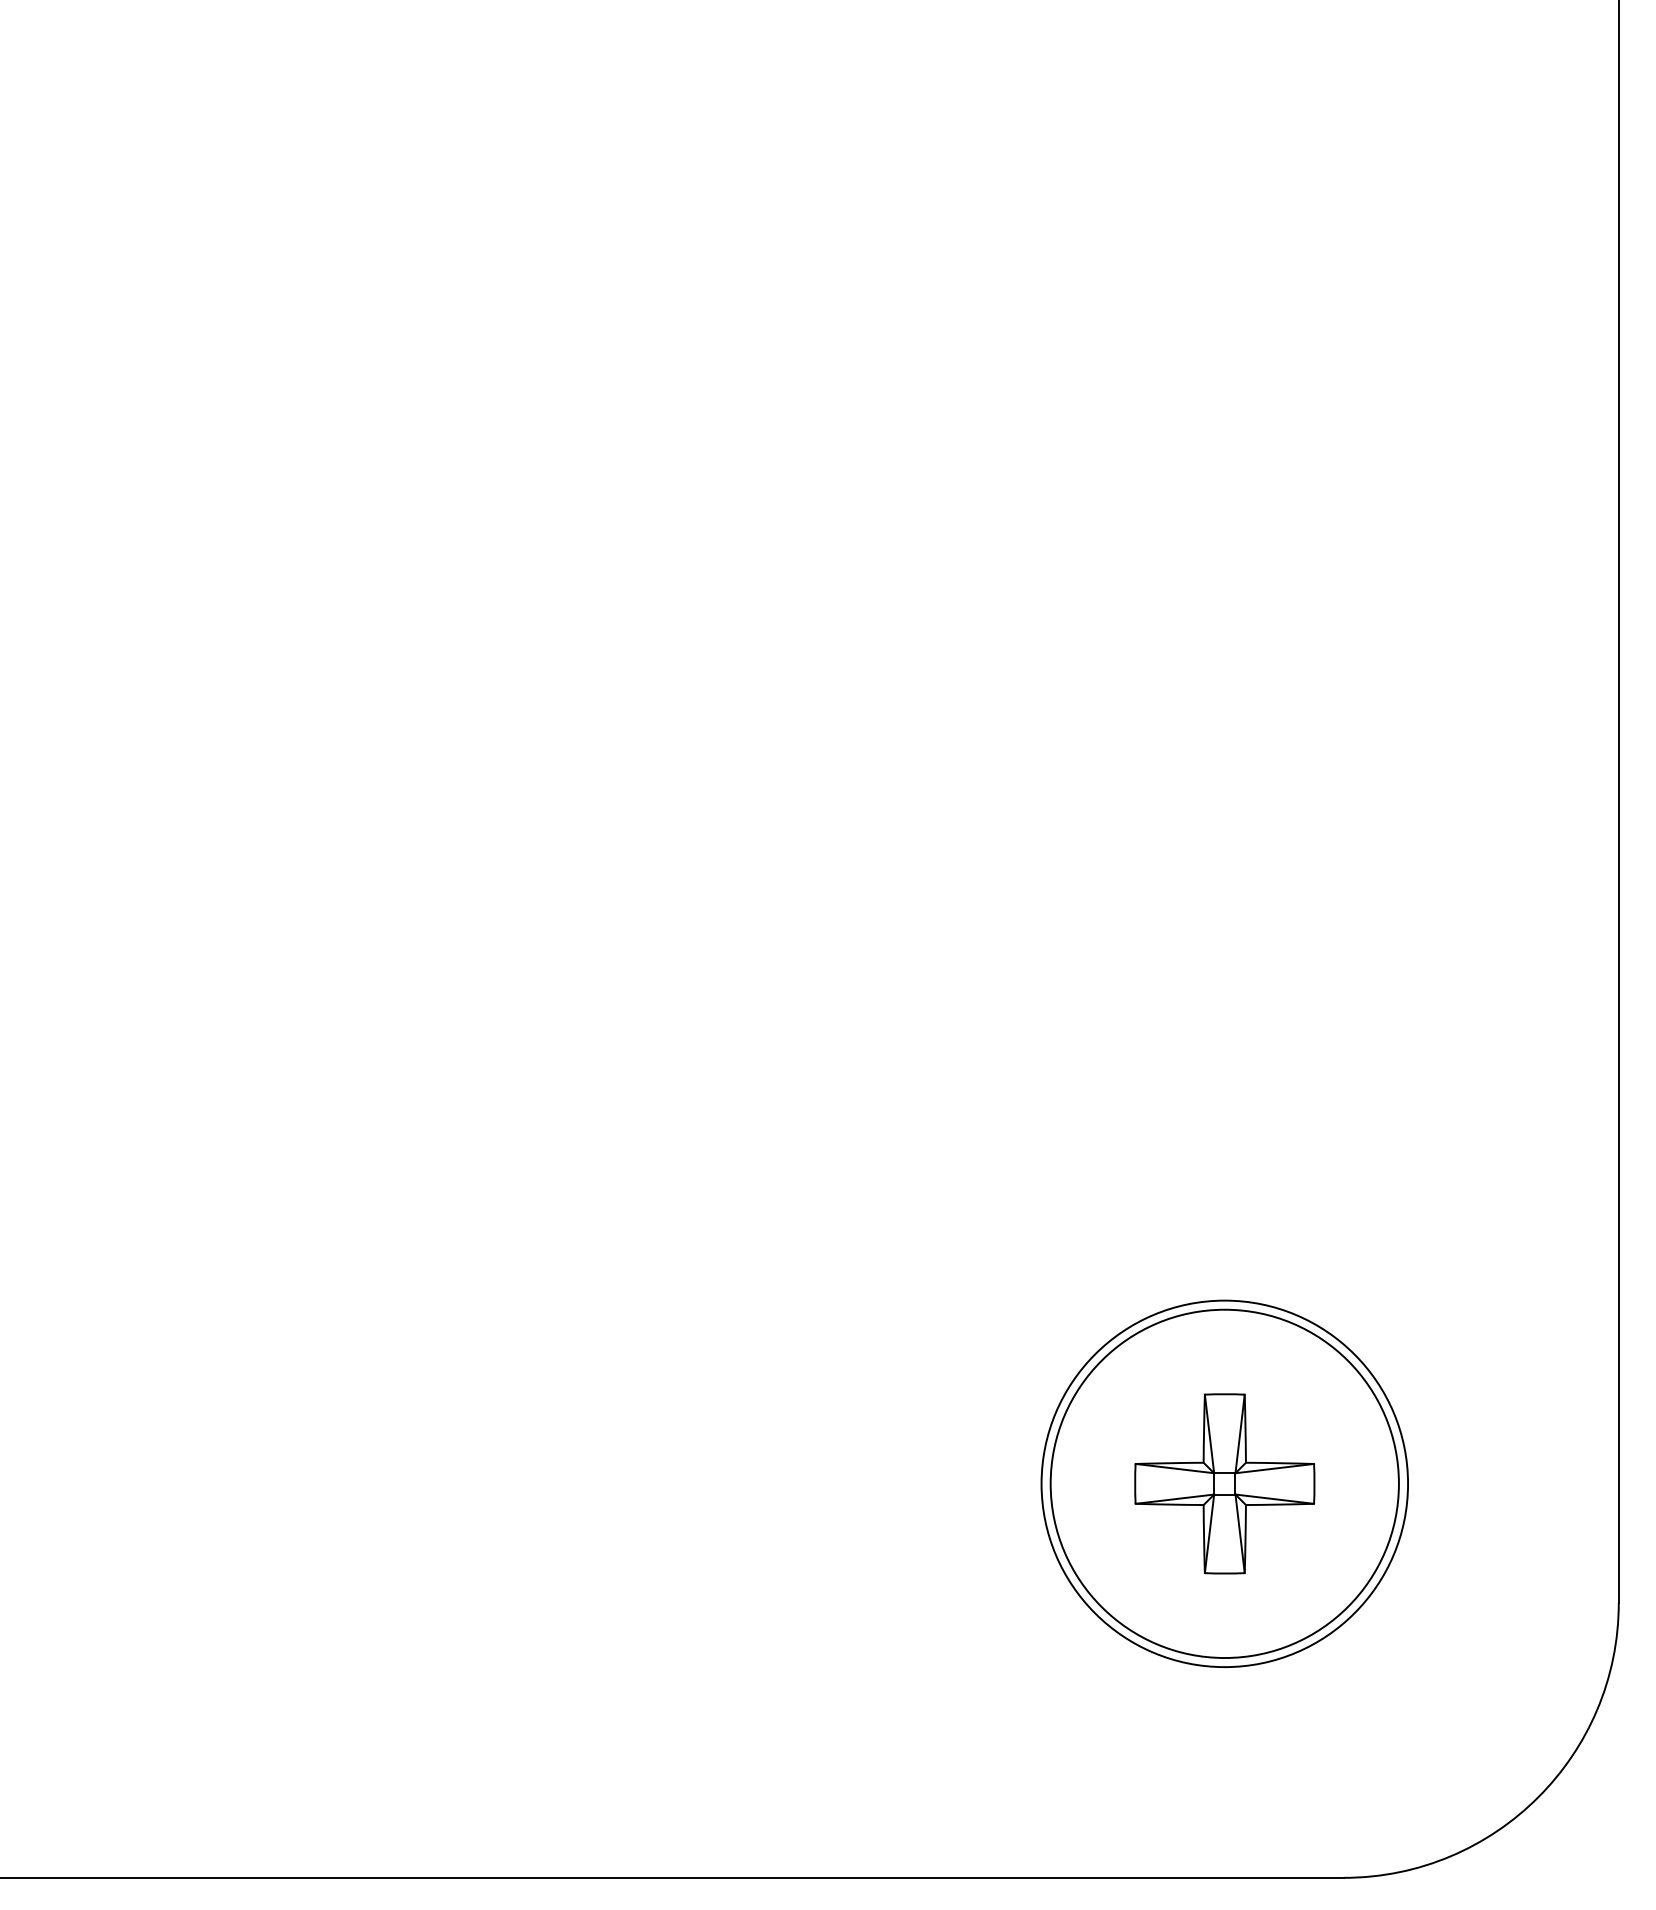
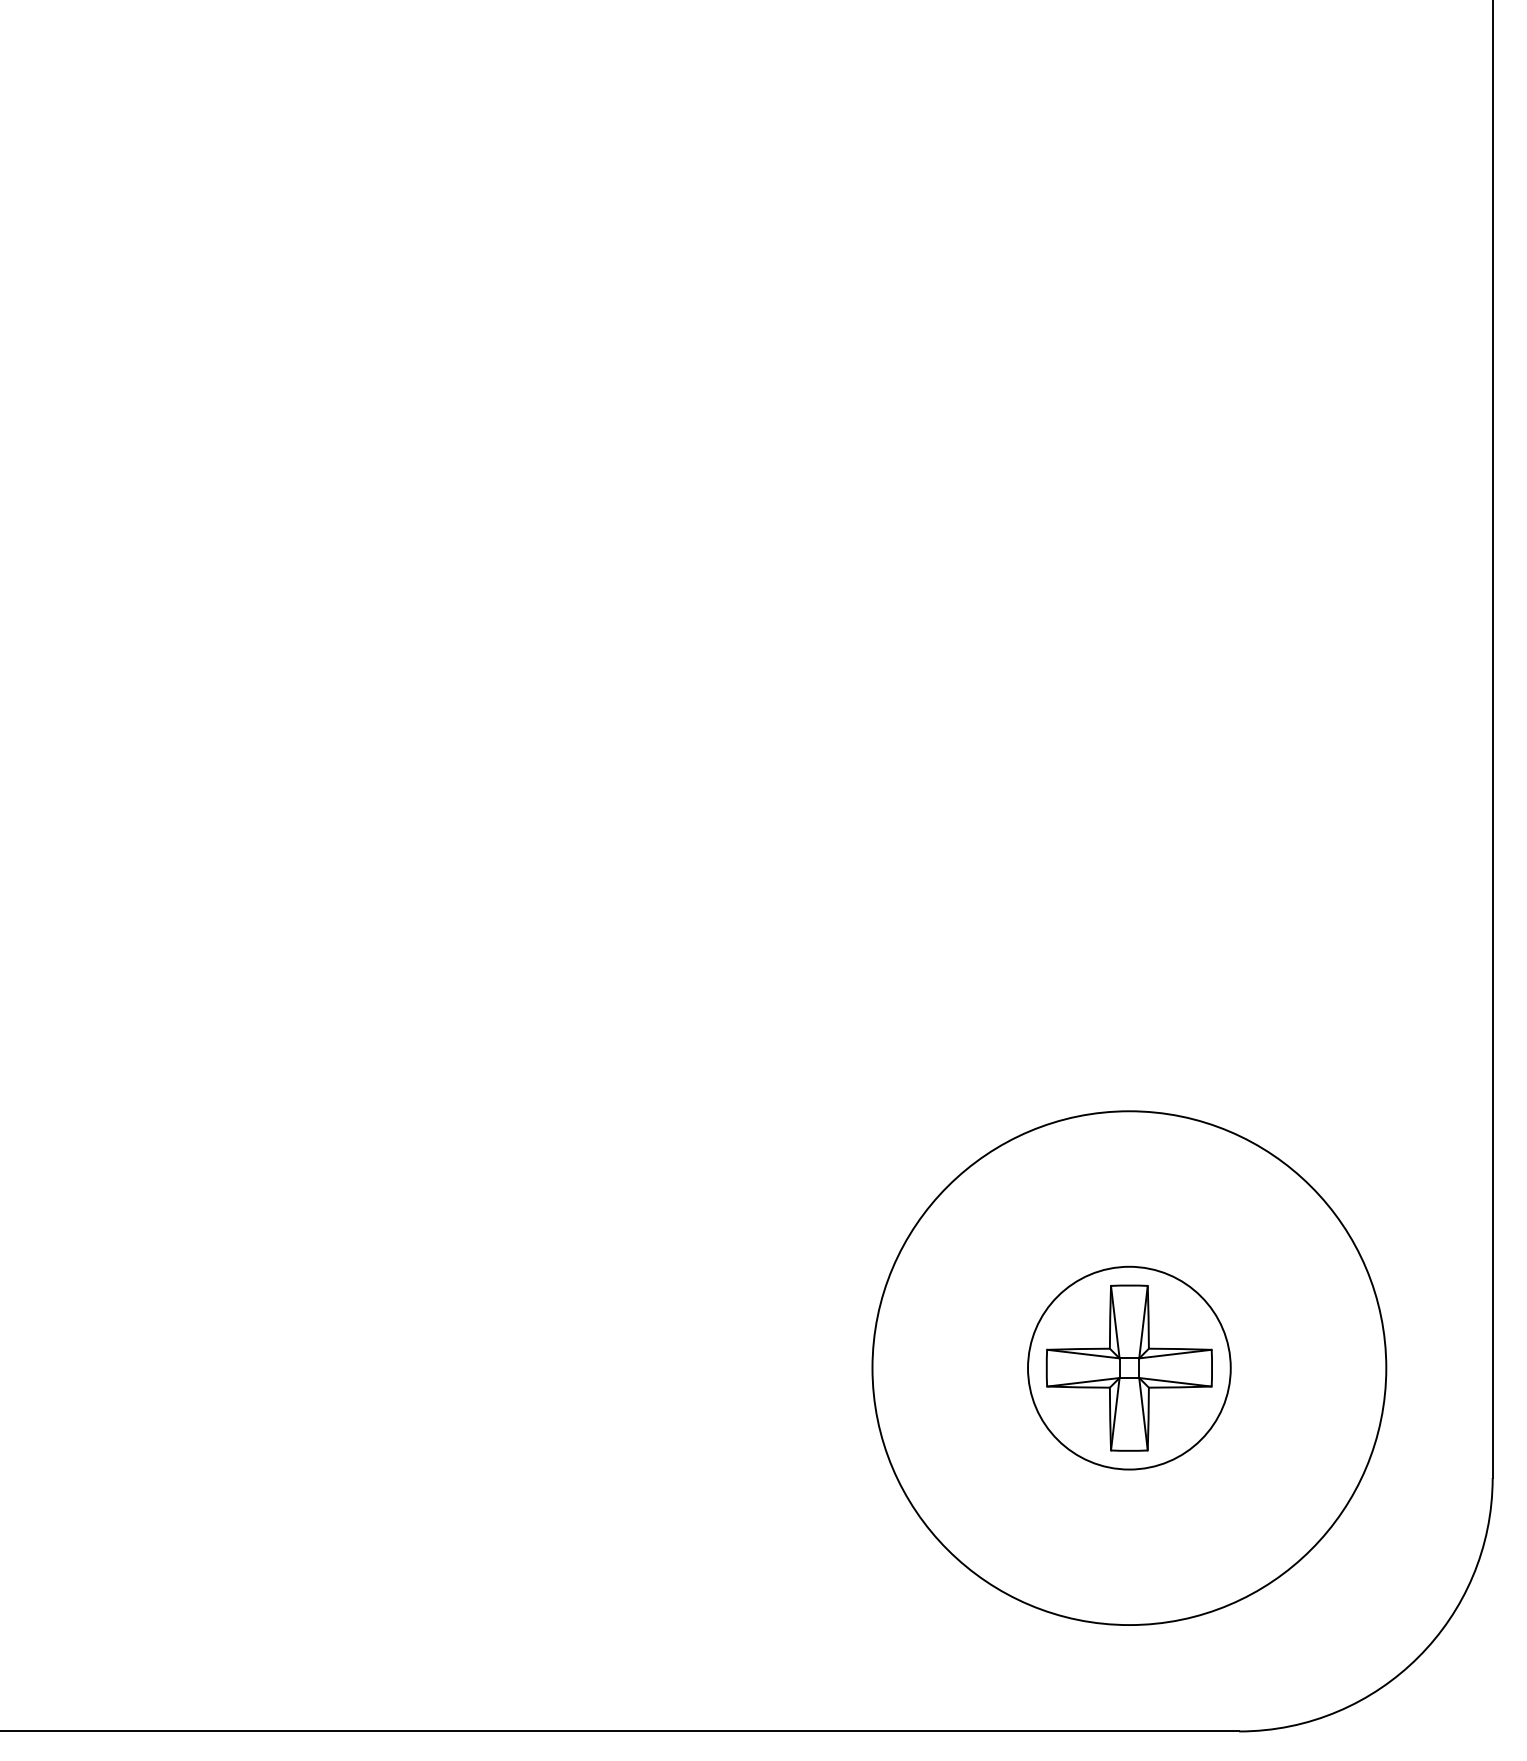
circle: (1224, 1483) -> (1129, 1367), size x0.6
circle: (1224, 1483) -> (1129, 1367), size x1.6

